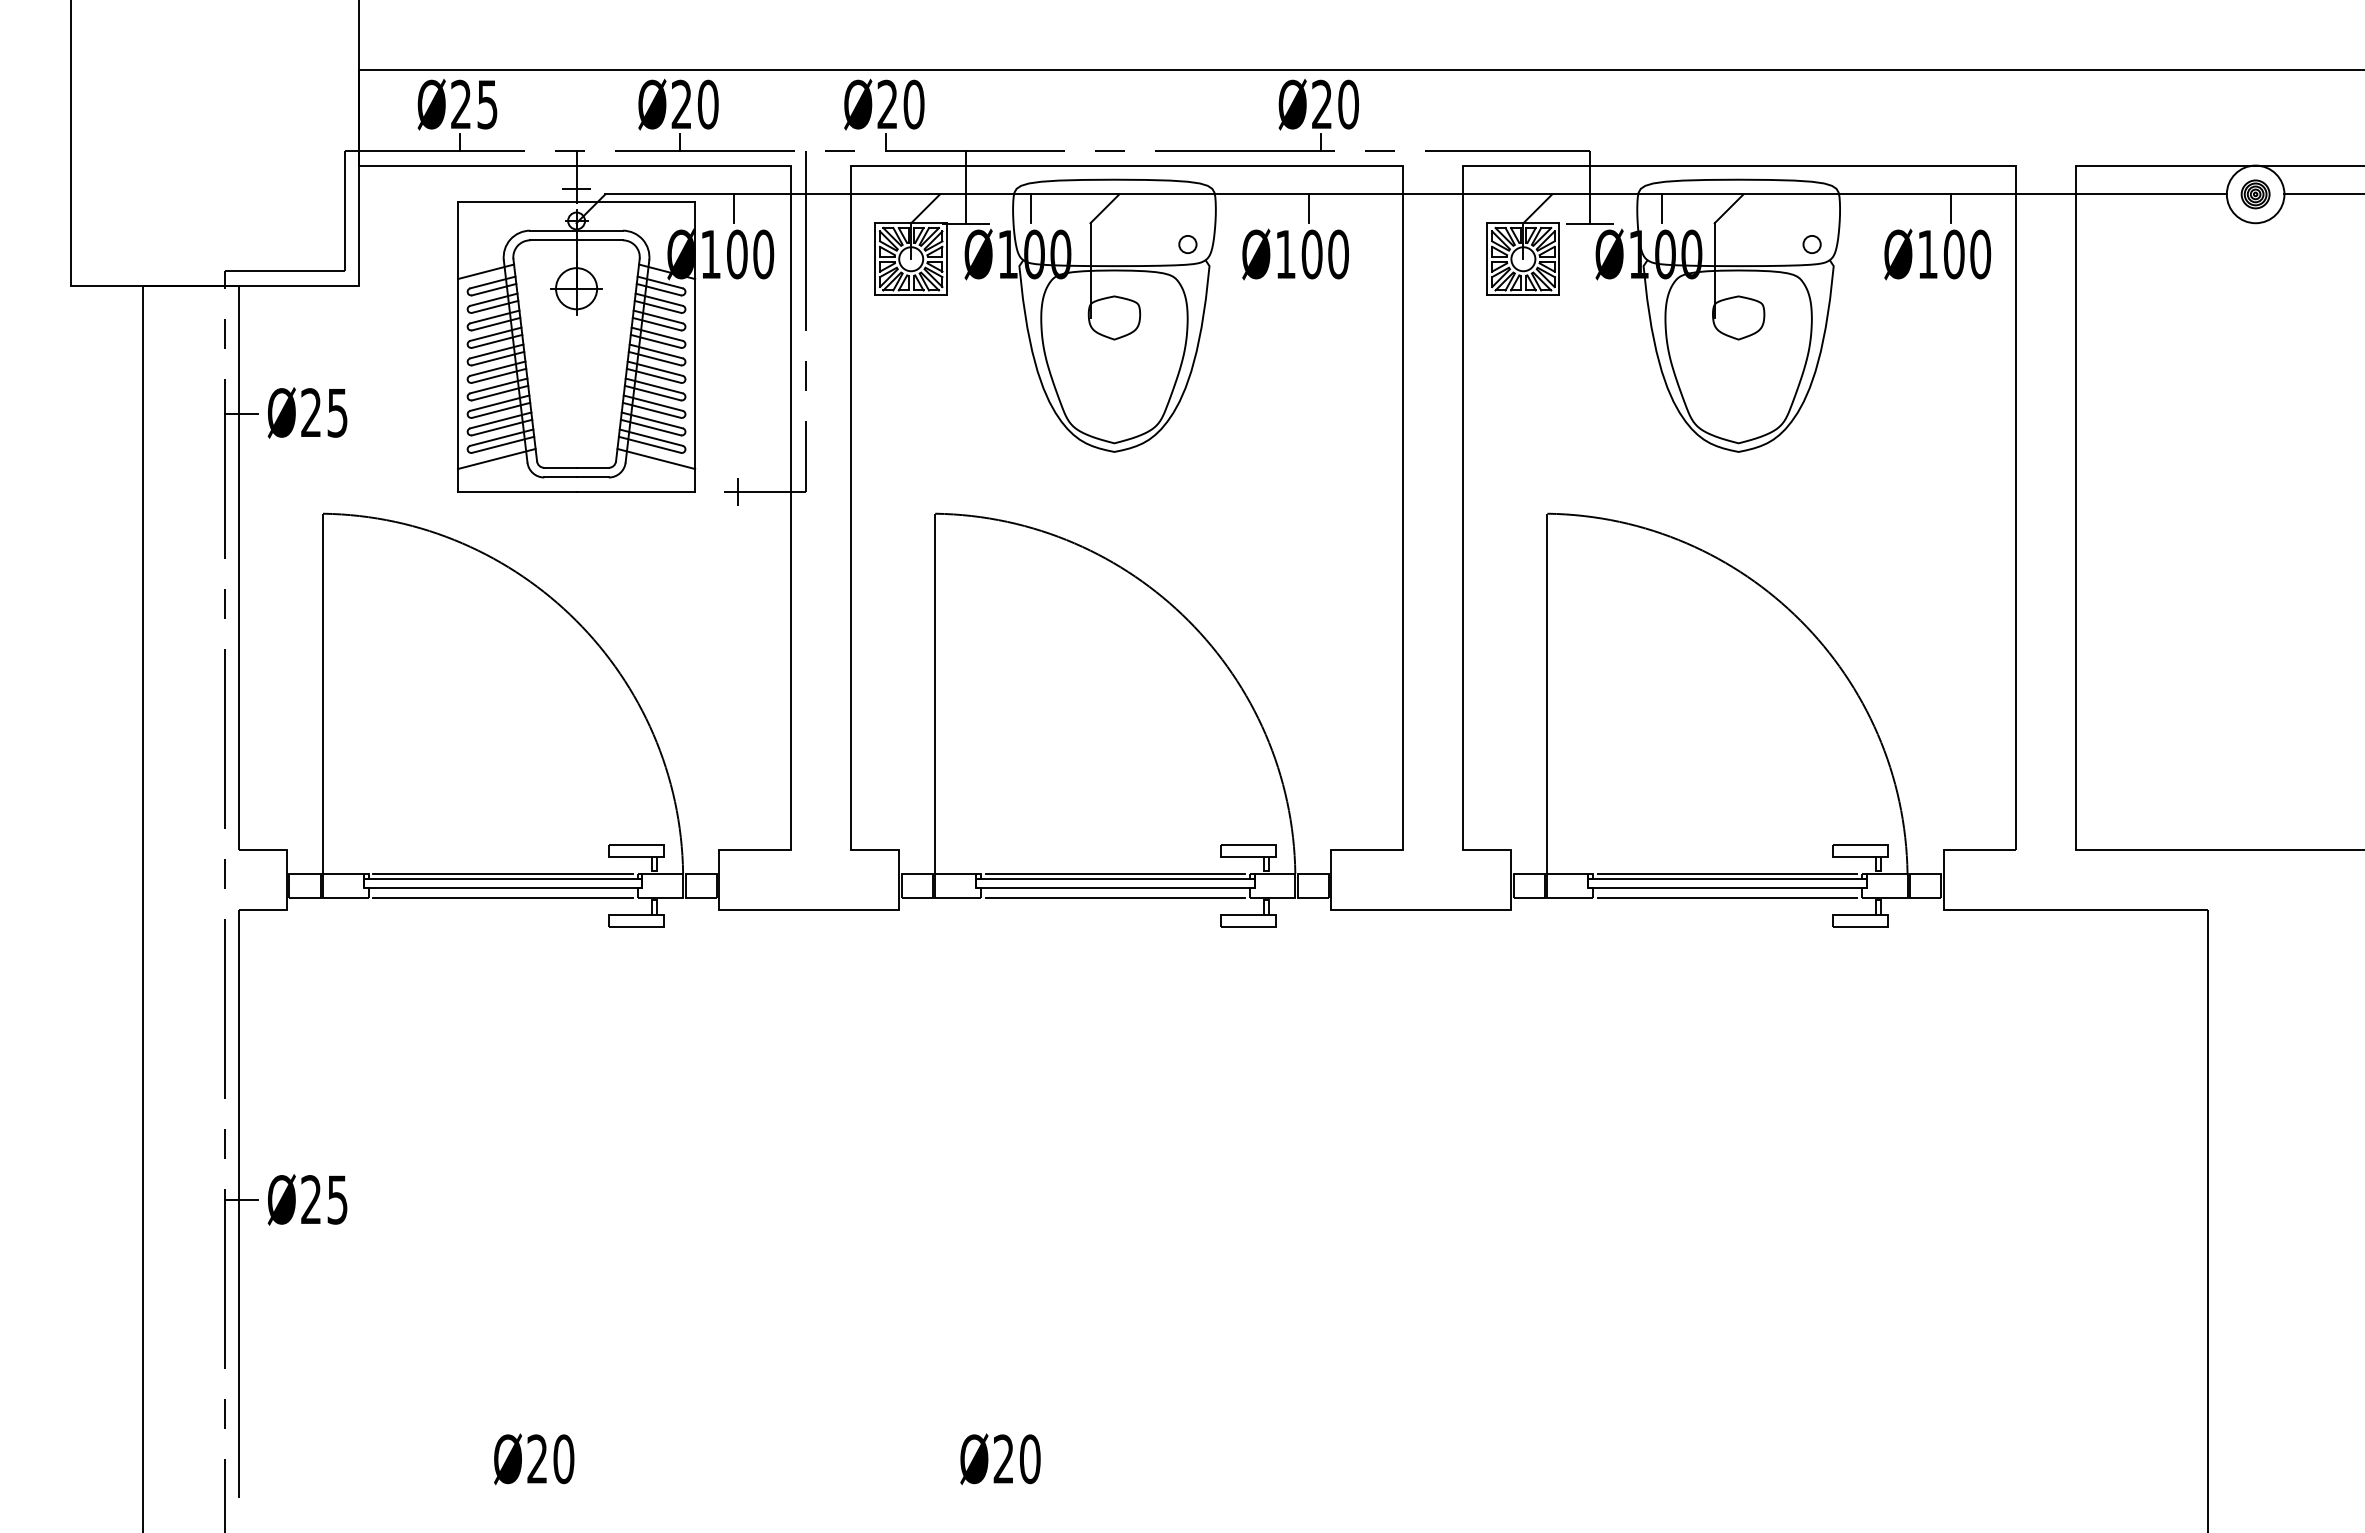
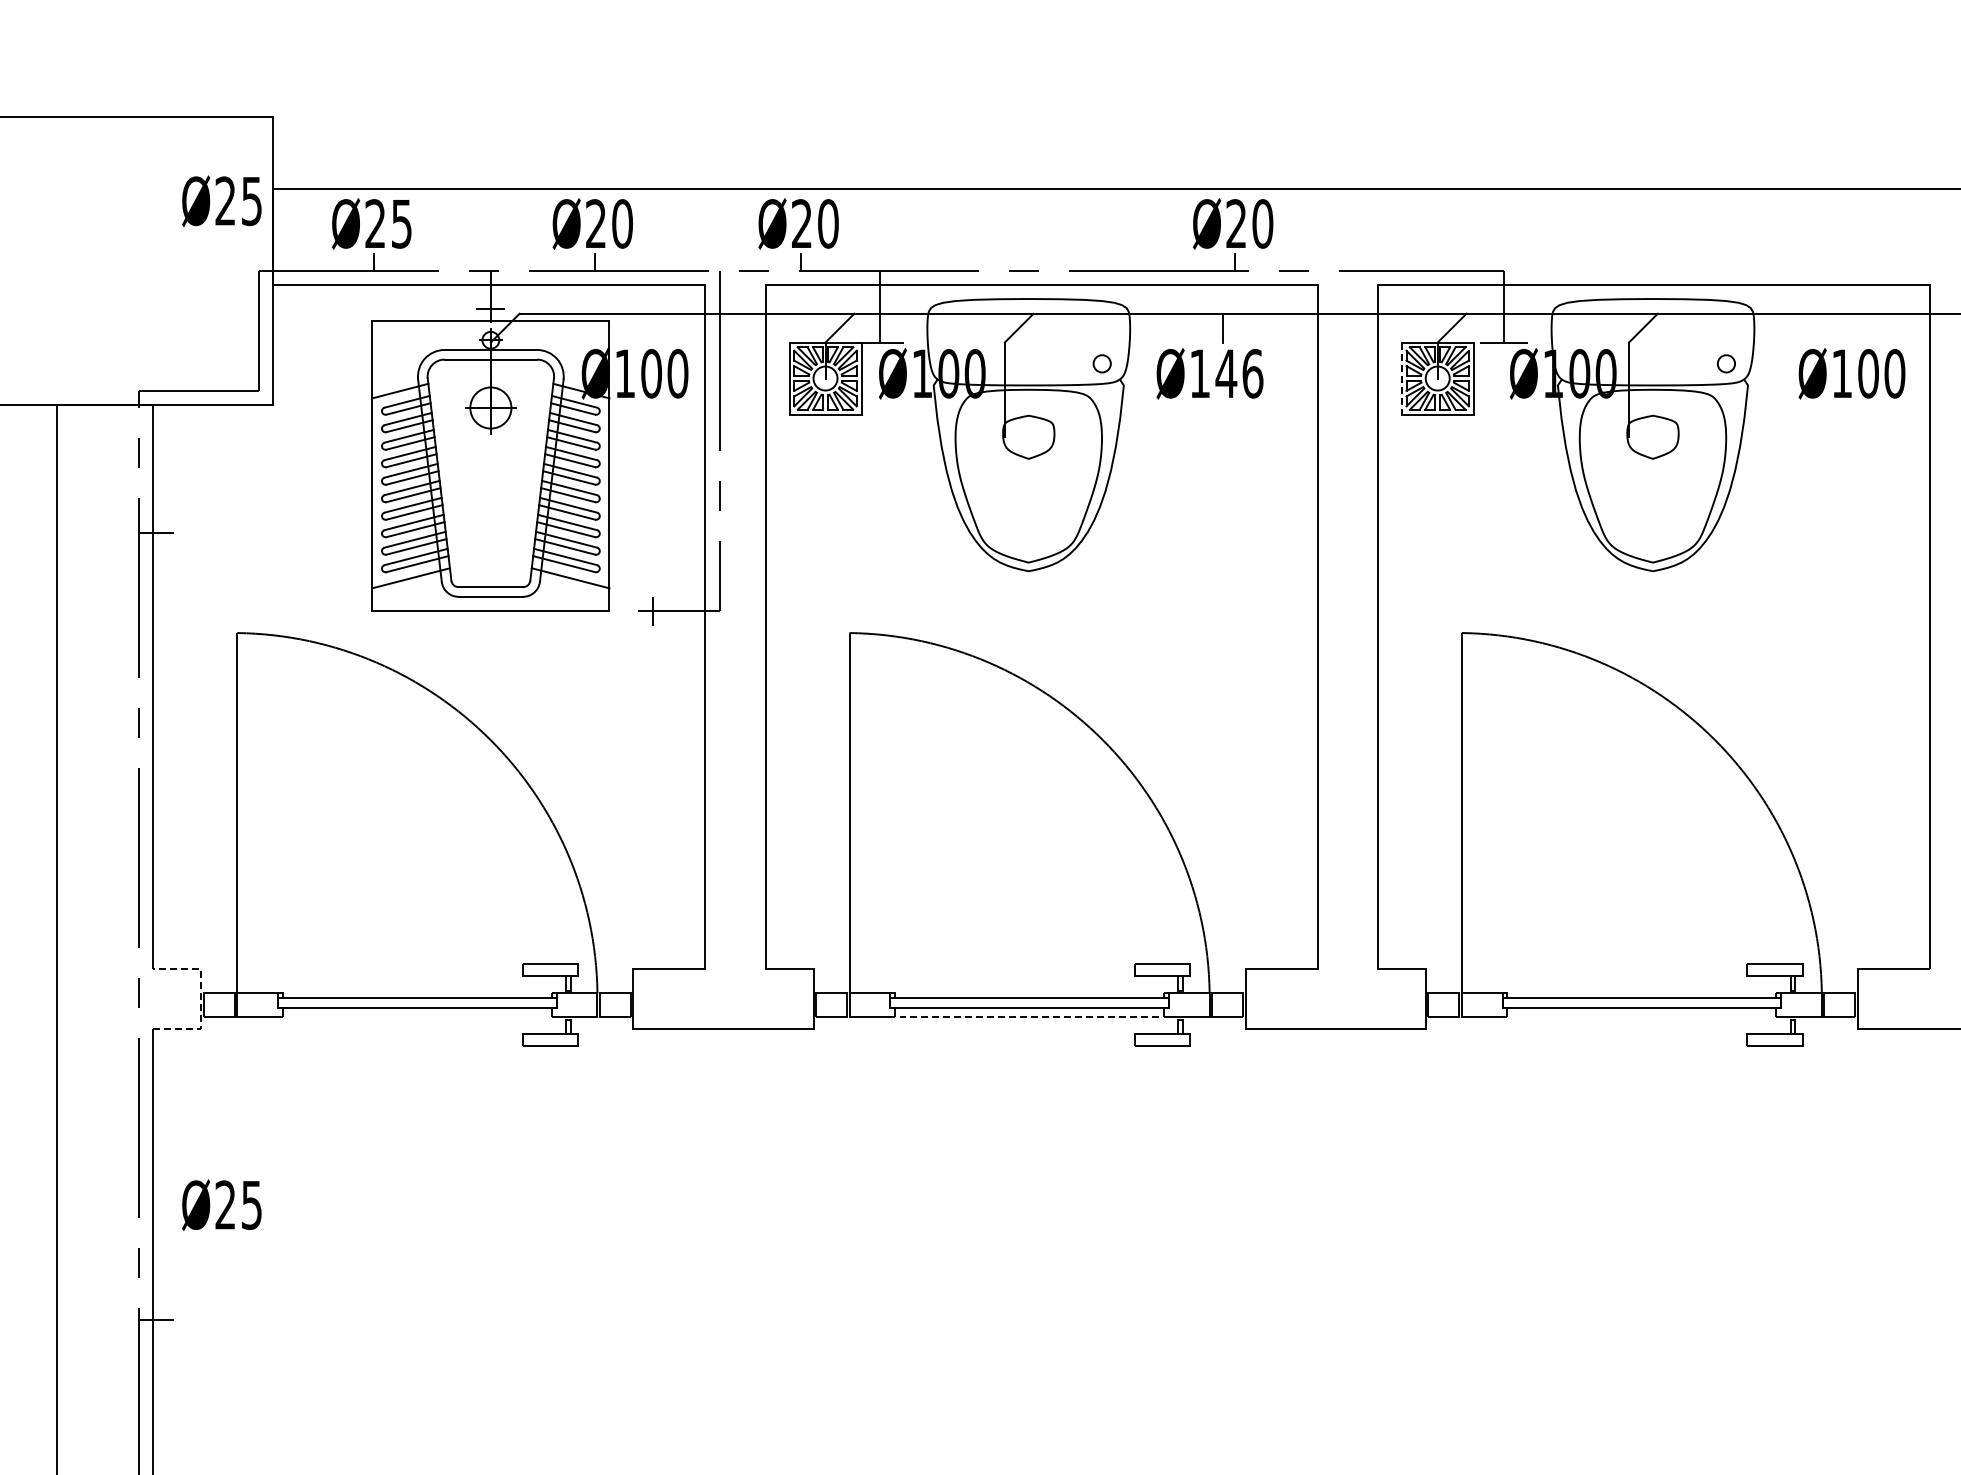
line: (734, 208) -> (648, 327), removed
line: (1031, 208) -> (945, 327), removed
line: (1662, 208) -> (1576, 327), removed
line: (1951, 208) -> (1865, 327), removed
text: (1325, 254) -> (1239, 373), Ø100 -> Ø146
line: (1487, 259) -> (1401, 378), solid -> dashed
text: (307, 412) -> (221, 200), moved
line: (502, 873) -> (416, 992), removed
line: (1114, 873) -> (1028, 992), removed
line: (1727, 873) -> (1641, 992), removed
line: (287, 879) -> (201, 998), solid -> dashed
line: (502, 897) -> (416, 1016), removed
line: (1115, 897) -> (1029, 1016), solid -> dashed
line: (1727, 897) -> (1641, 1016), removed
text: (307, 1199) -> (221, 1204), moved

